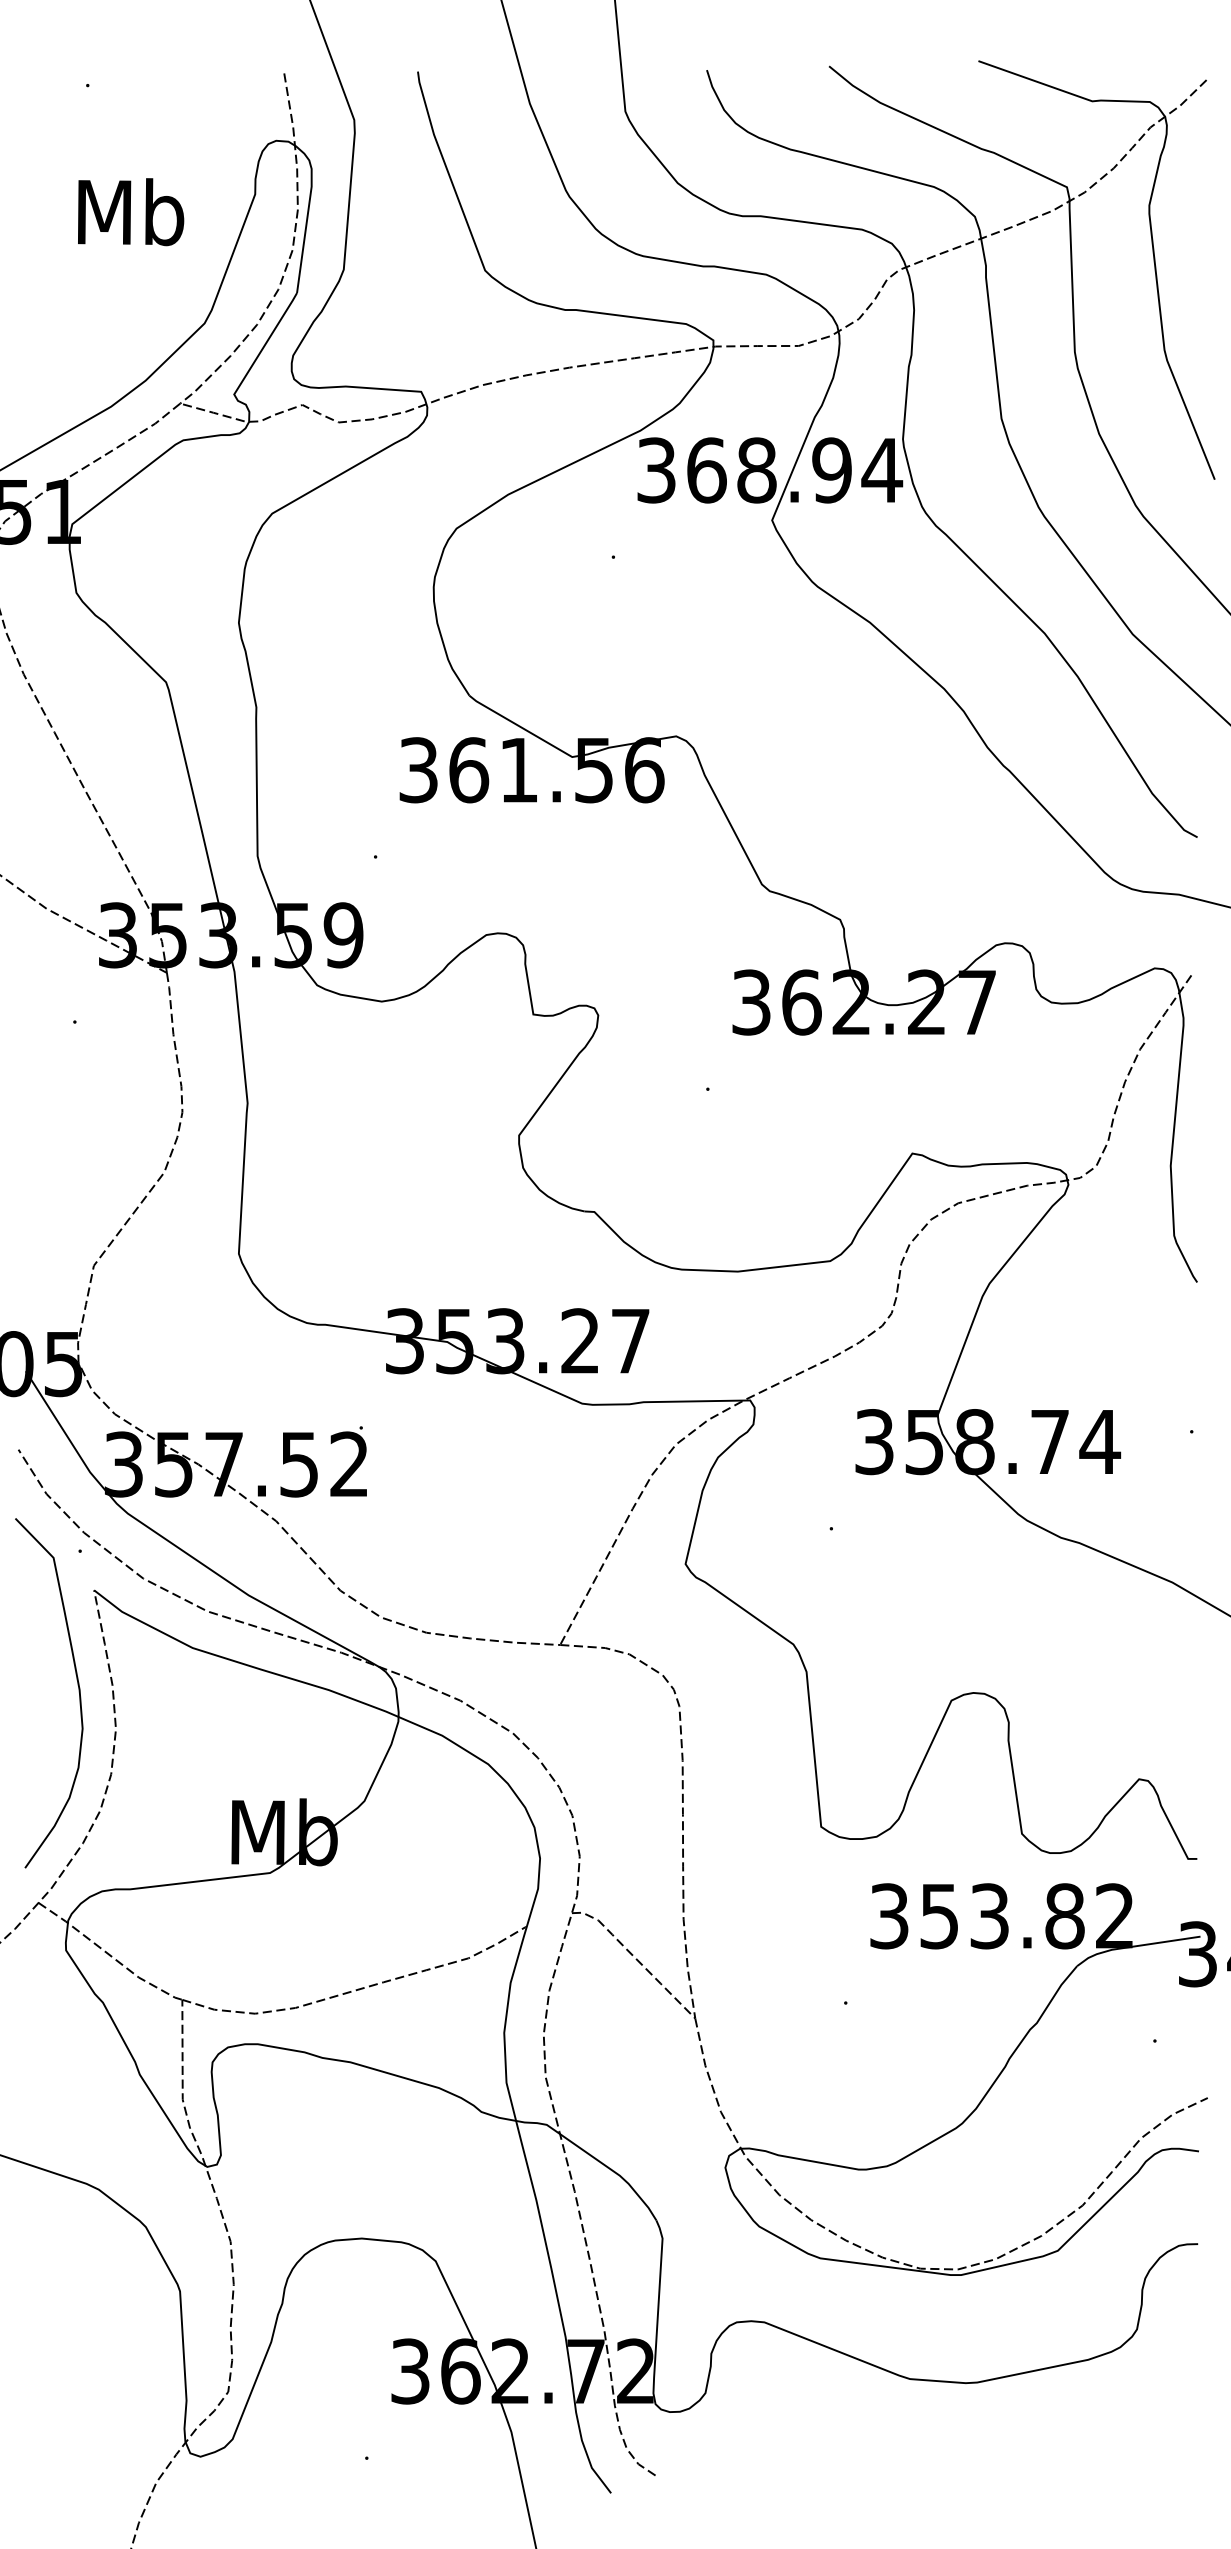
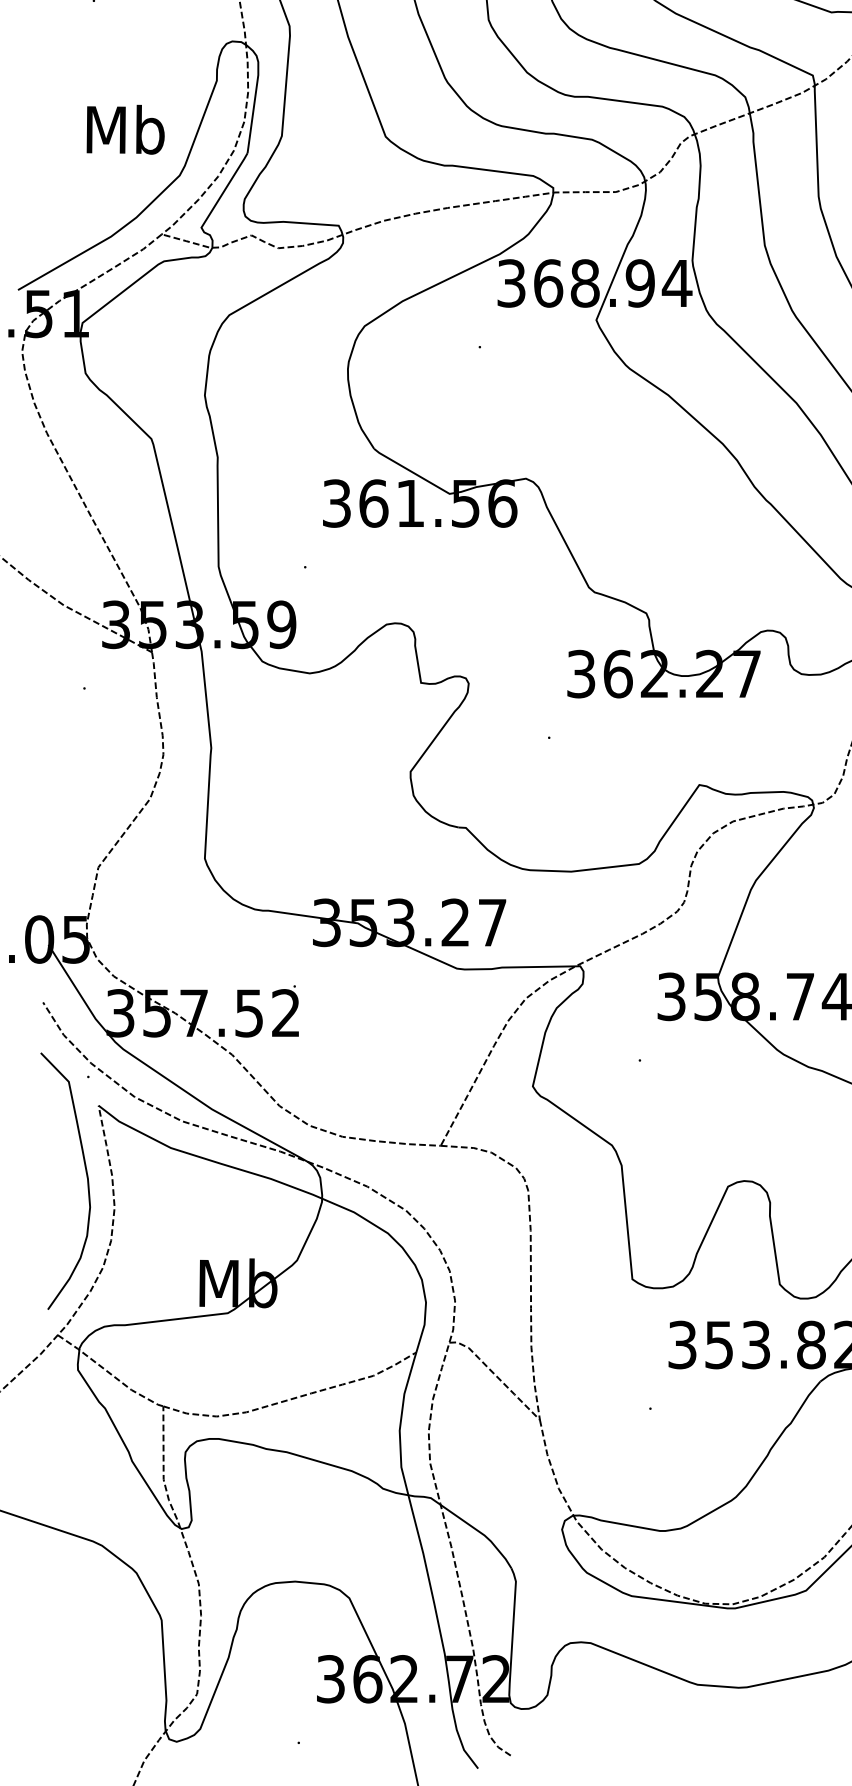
text: (131, 212) -> (126, 130), moved

